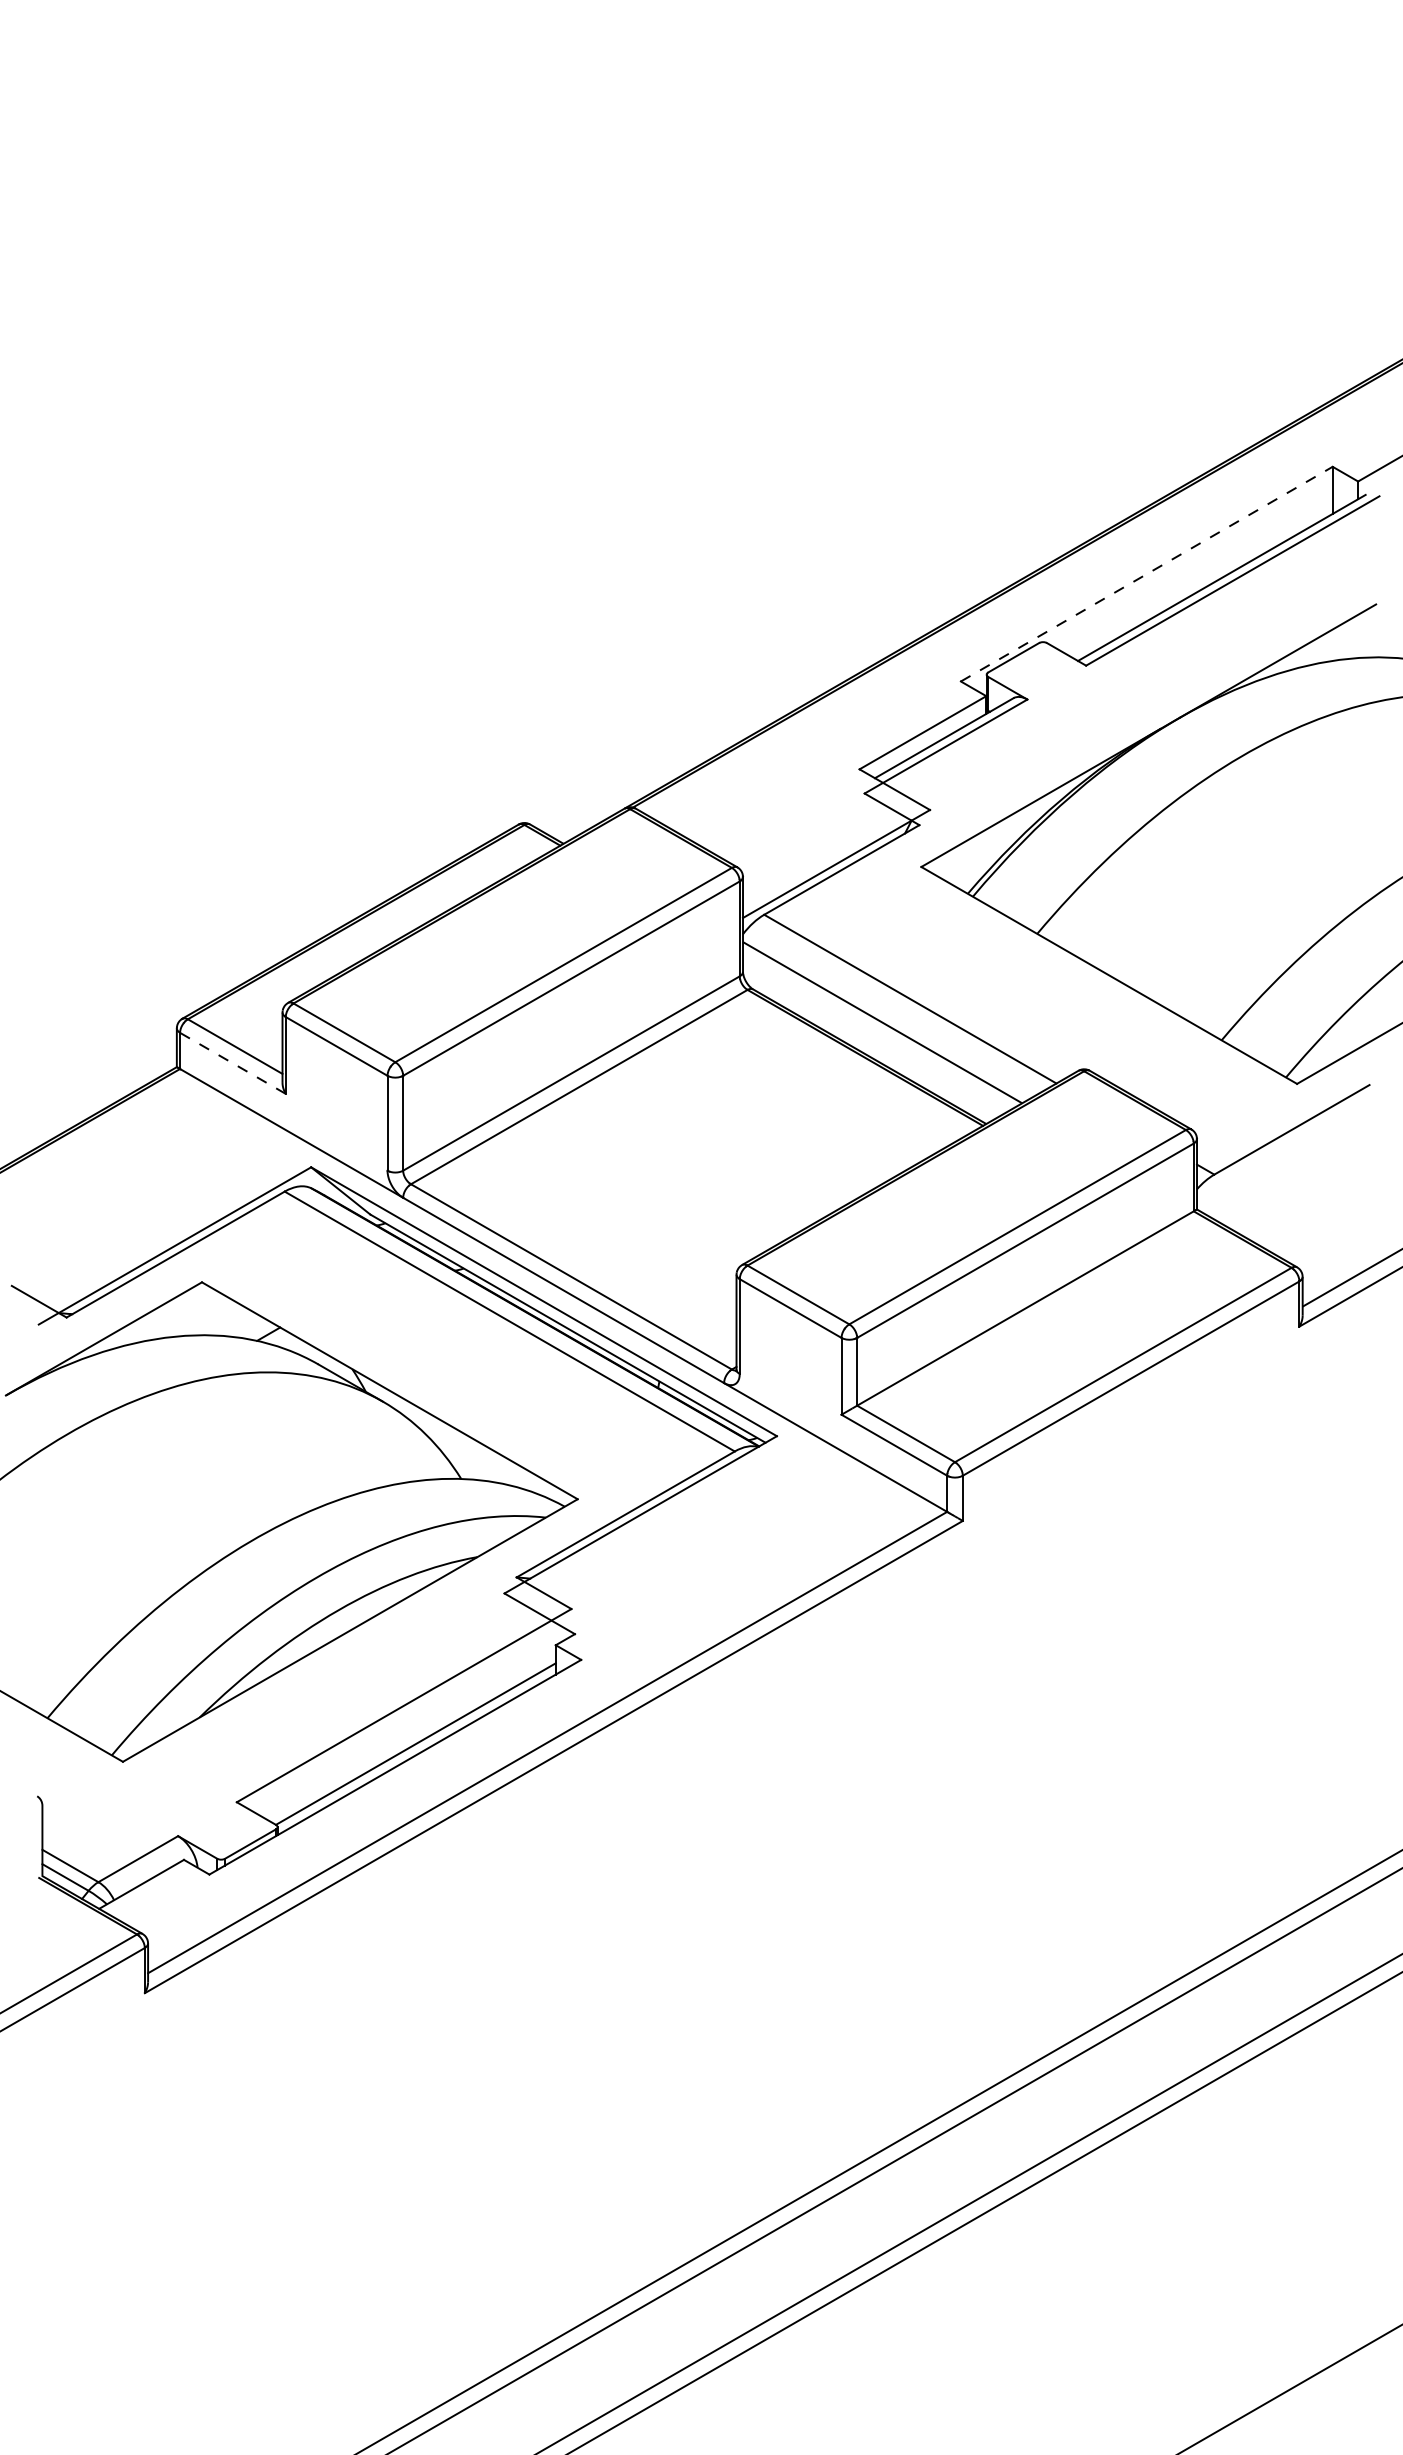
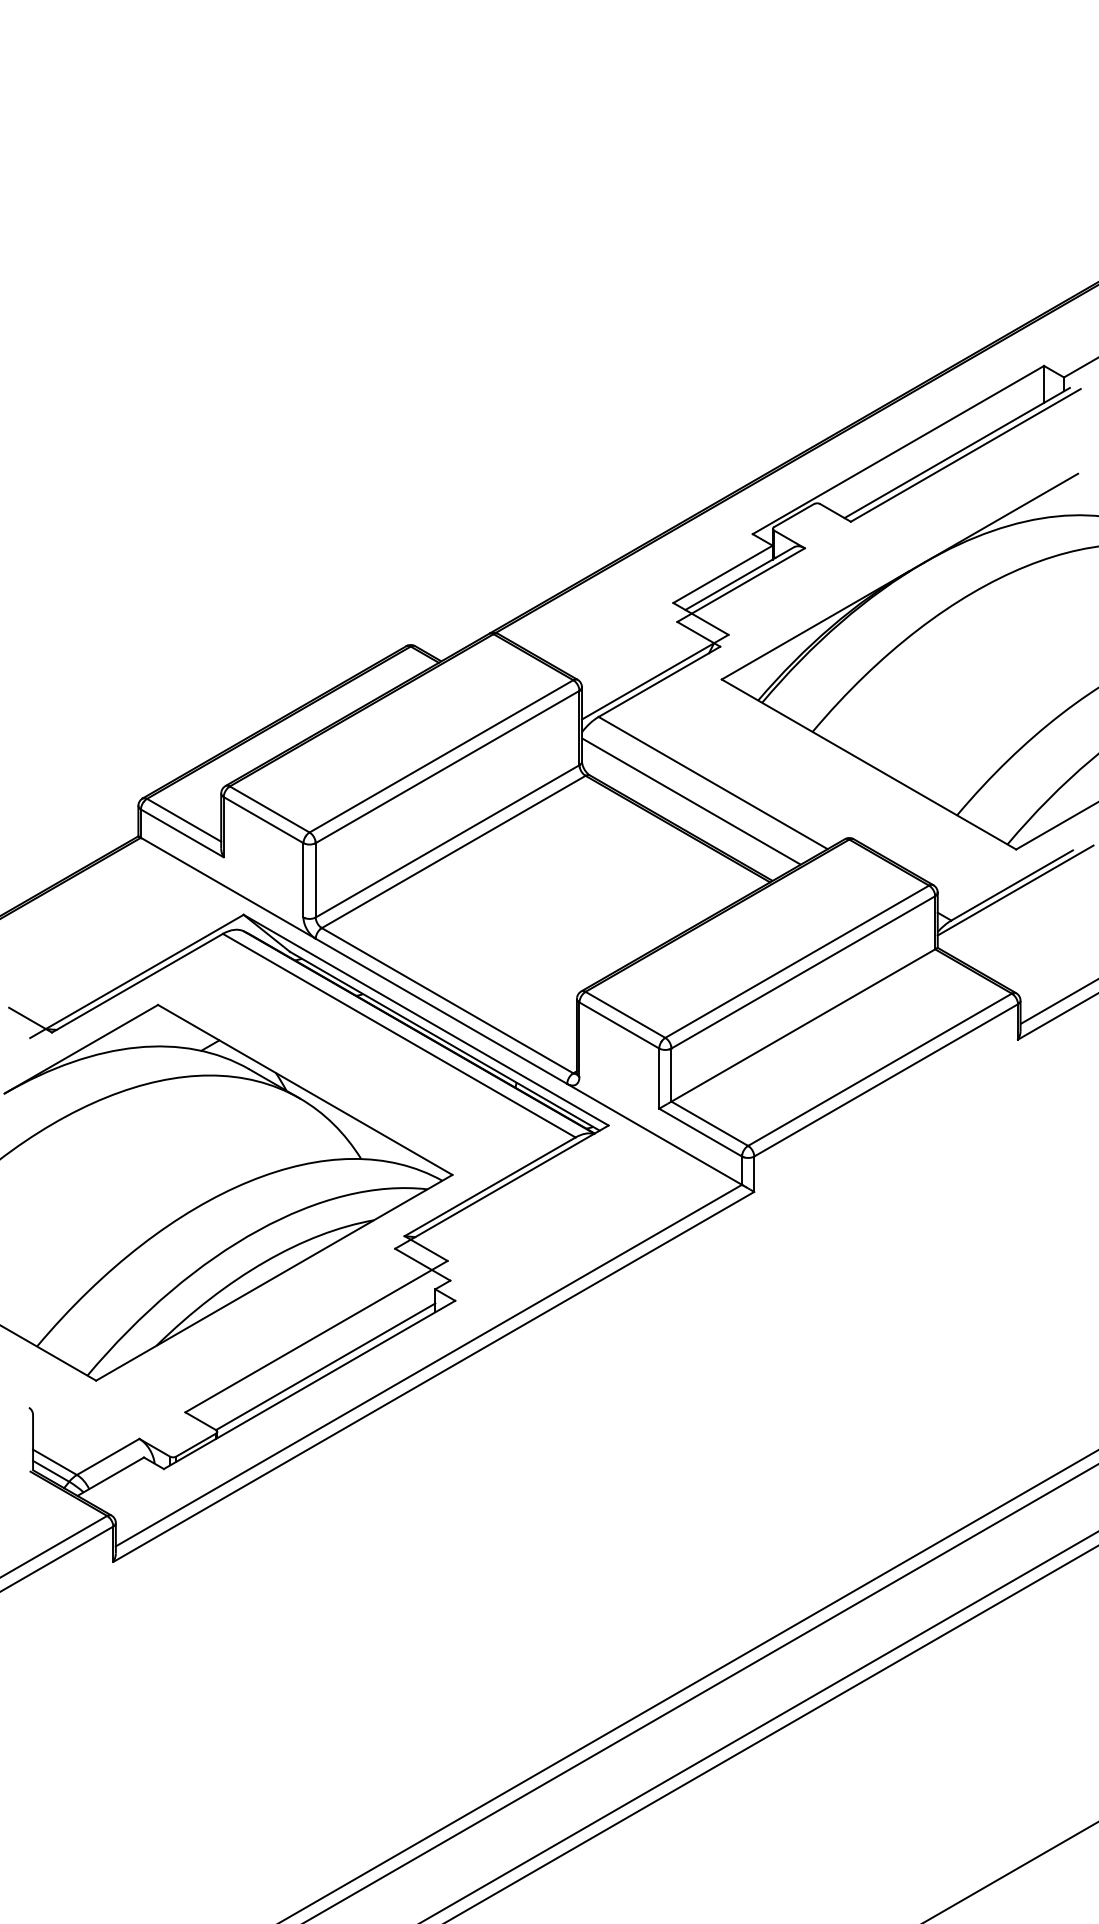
line: (1146, 573) -> (898, 449), dashed -> solid
line: (233, 1063) -> (182, 833), dashed -> solid
line: (1296, 1136) -> (1015, 890), added

